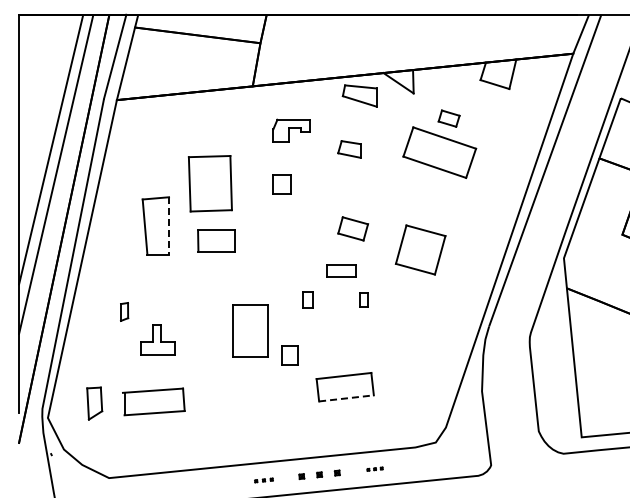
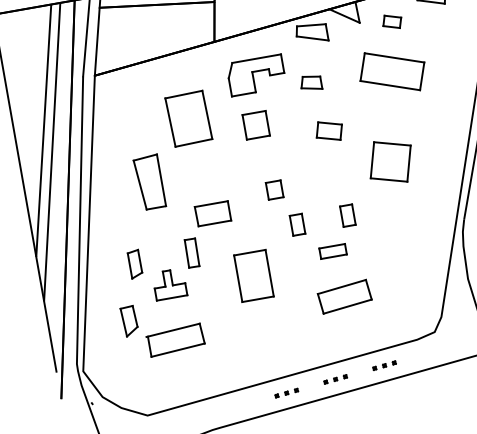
part: (448, 118) -> (391, 21), moved
part: (291, 130) -> (256, 75), size x1.67
part: (210, 183) -> (188, 118), moved
part: (281, 184) -> (255, 125), size x1.43
line: (169, 226) -> (161, 180), dashed -> solid
part: (353, 228) -> (329, 130), moved
part: (216, 240) -> (212, 213), moved
part: (341, 270) -> (333, 251), moved
part: (307, 299) -> (297, 224), size x1.43
part: (363, 299) -> (347, 215), size x1.67
part: (188, 310) -> (192, 252), added
part: (124, 311) -> (135, 263), size x1.67
part: (250, 330) -> (253, 275), moved
part: (289, 355) -> (274, 190), moved
line: (346, 398) -> (347, 306), dashed -> solid
part: (94, 403) -> (129, 321), moved
part: (374, 468) -> (383, 365), size x1.67
part: (319, 474) -> (335, 379), size x0.62
part: (263, 480) -> (286, 393), size x1.43

